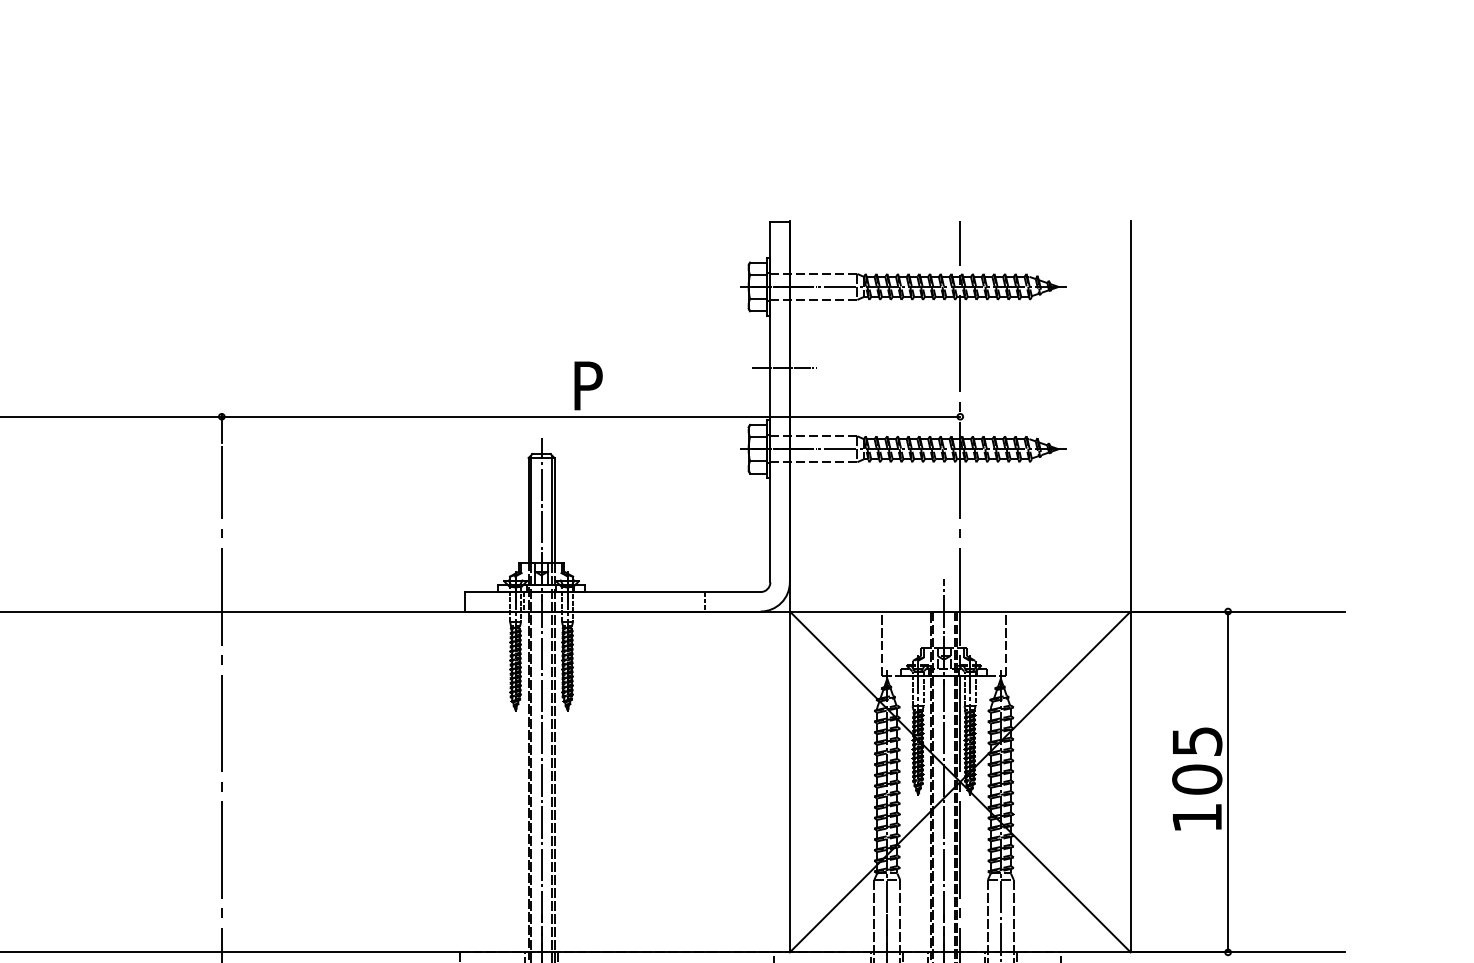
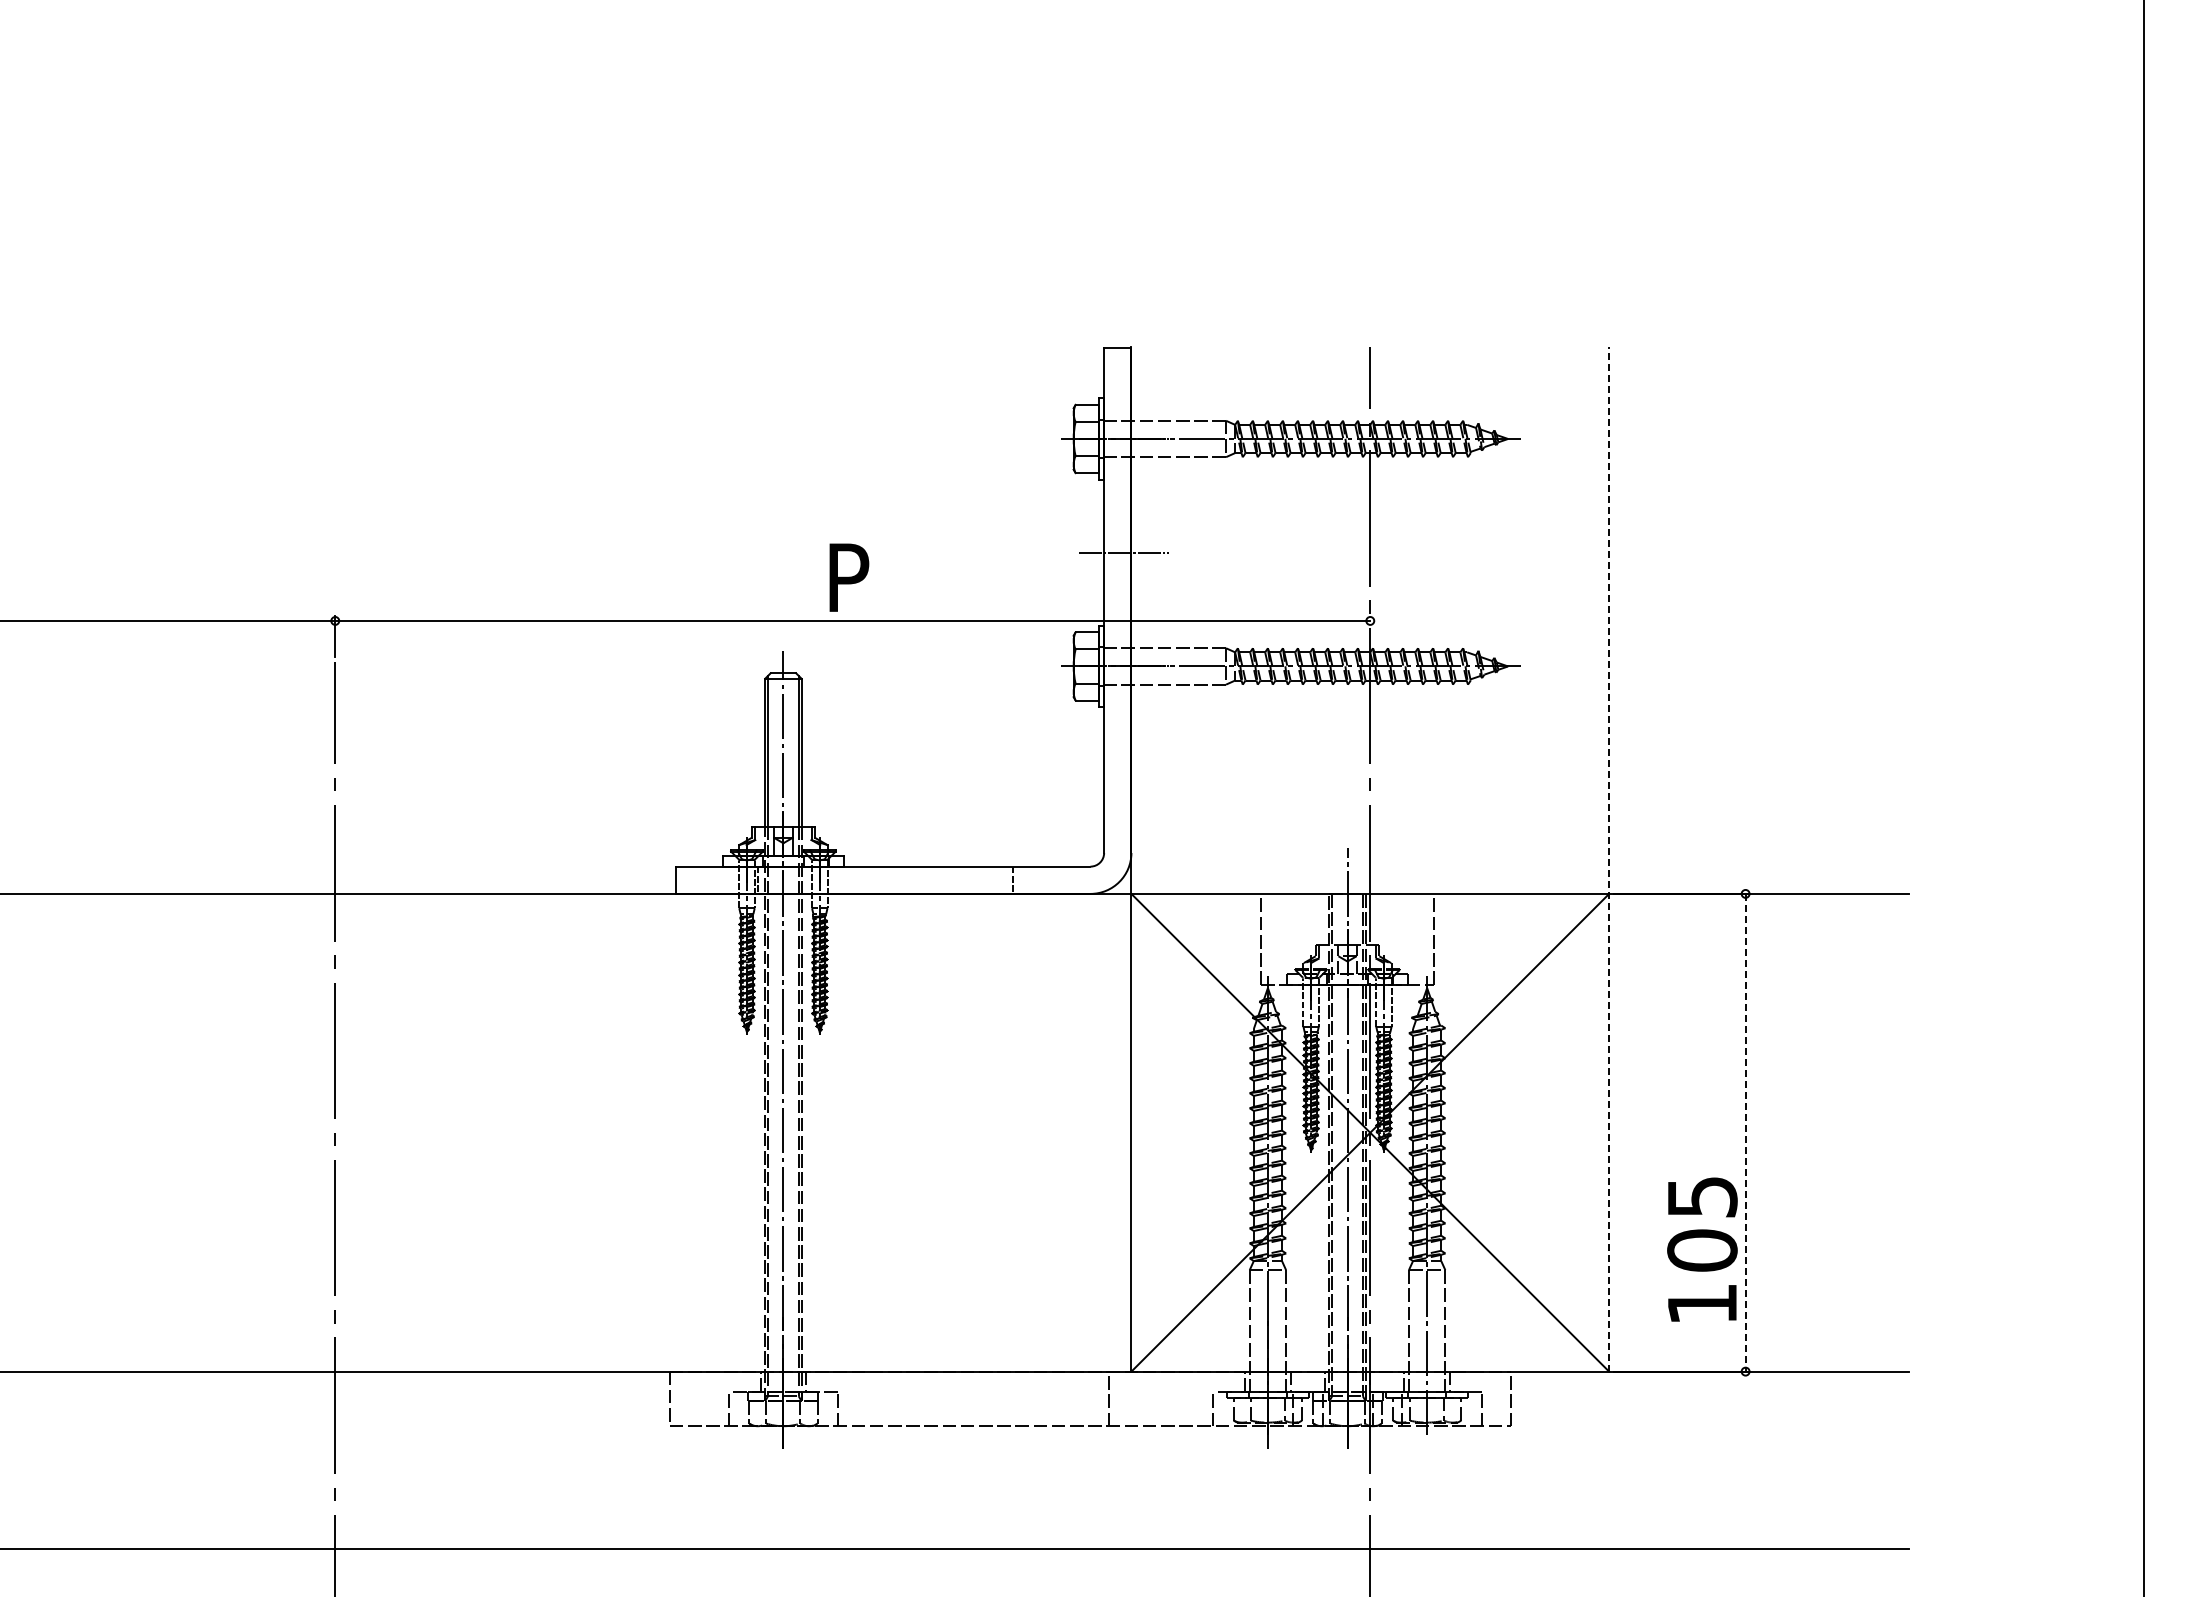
line: (1130, 586) -> (1609, 858), solid -> dashed
text: (1197, 778) -> (1702, 1249), moved
line: (1228, 781) -> (1745, 1132), solid -> dashed

